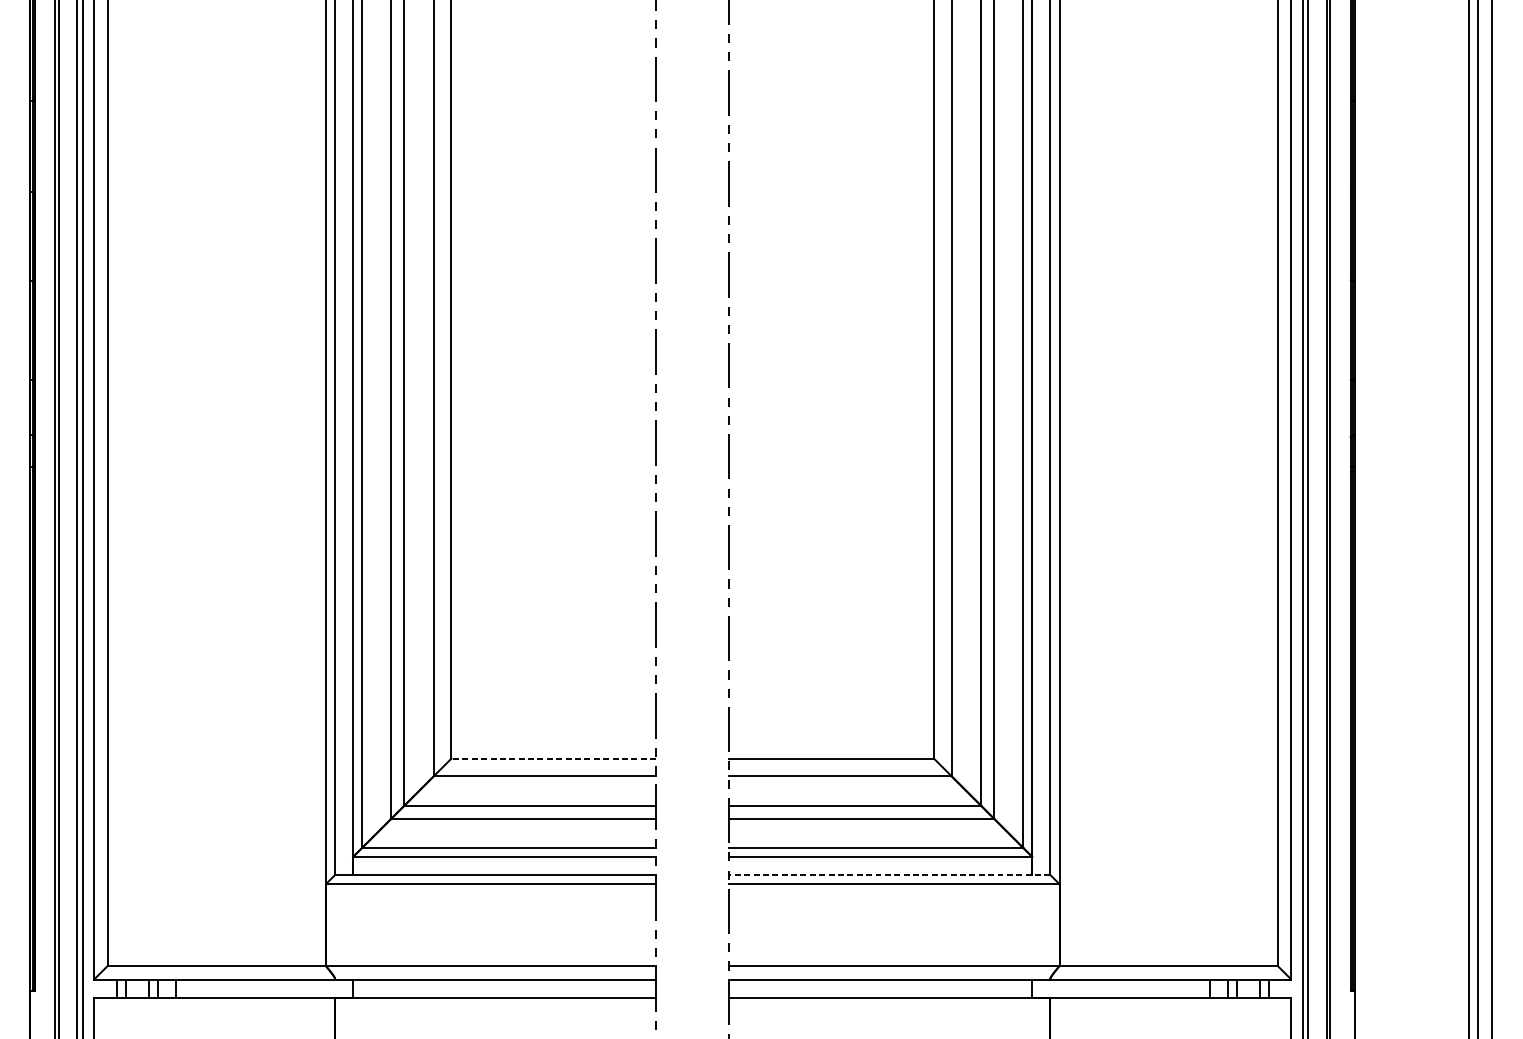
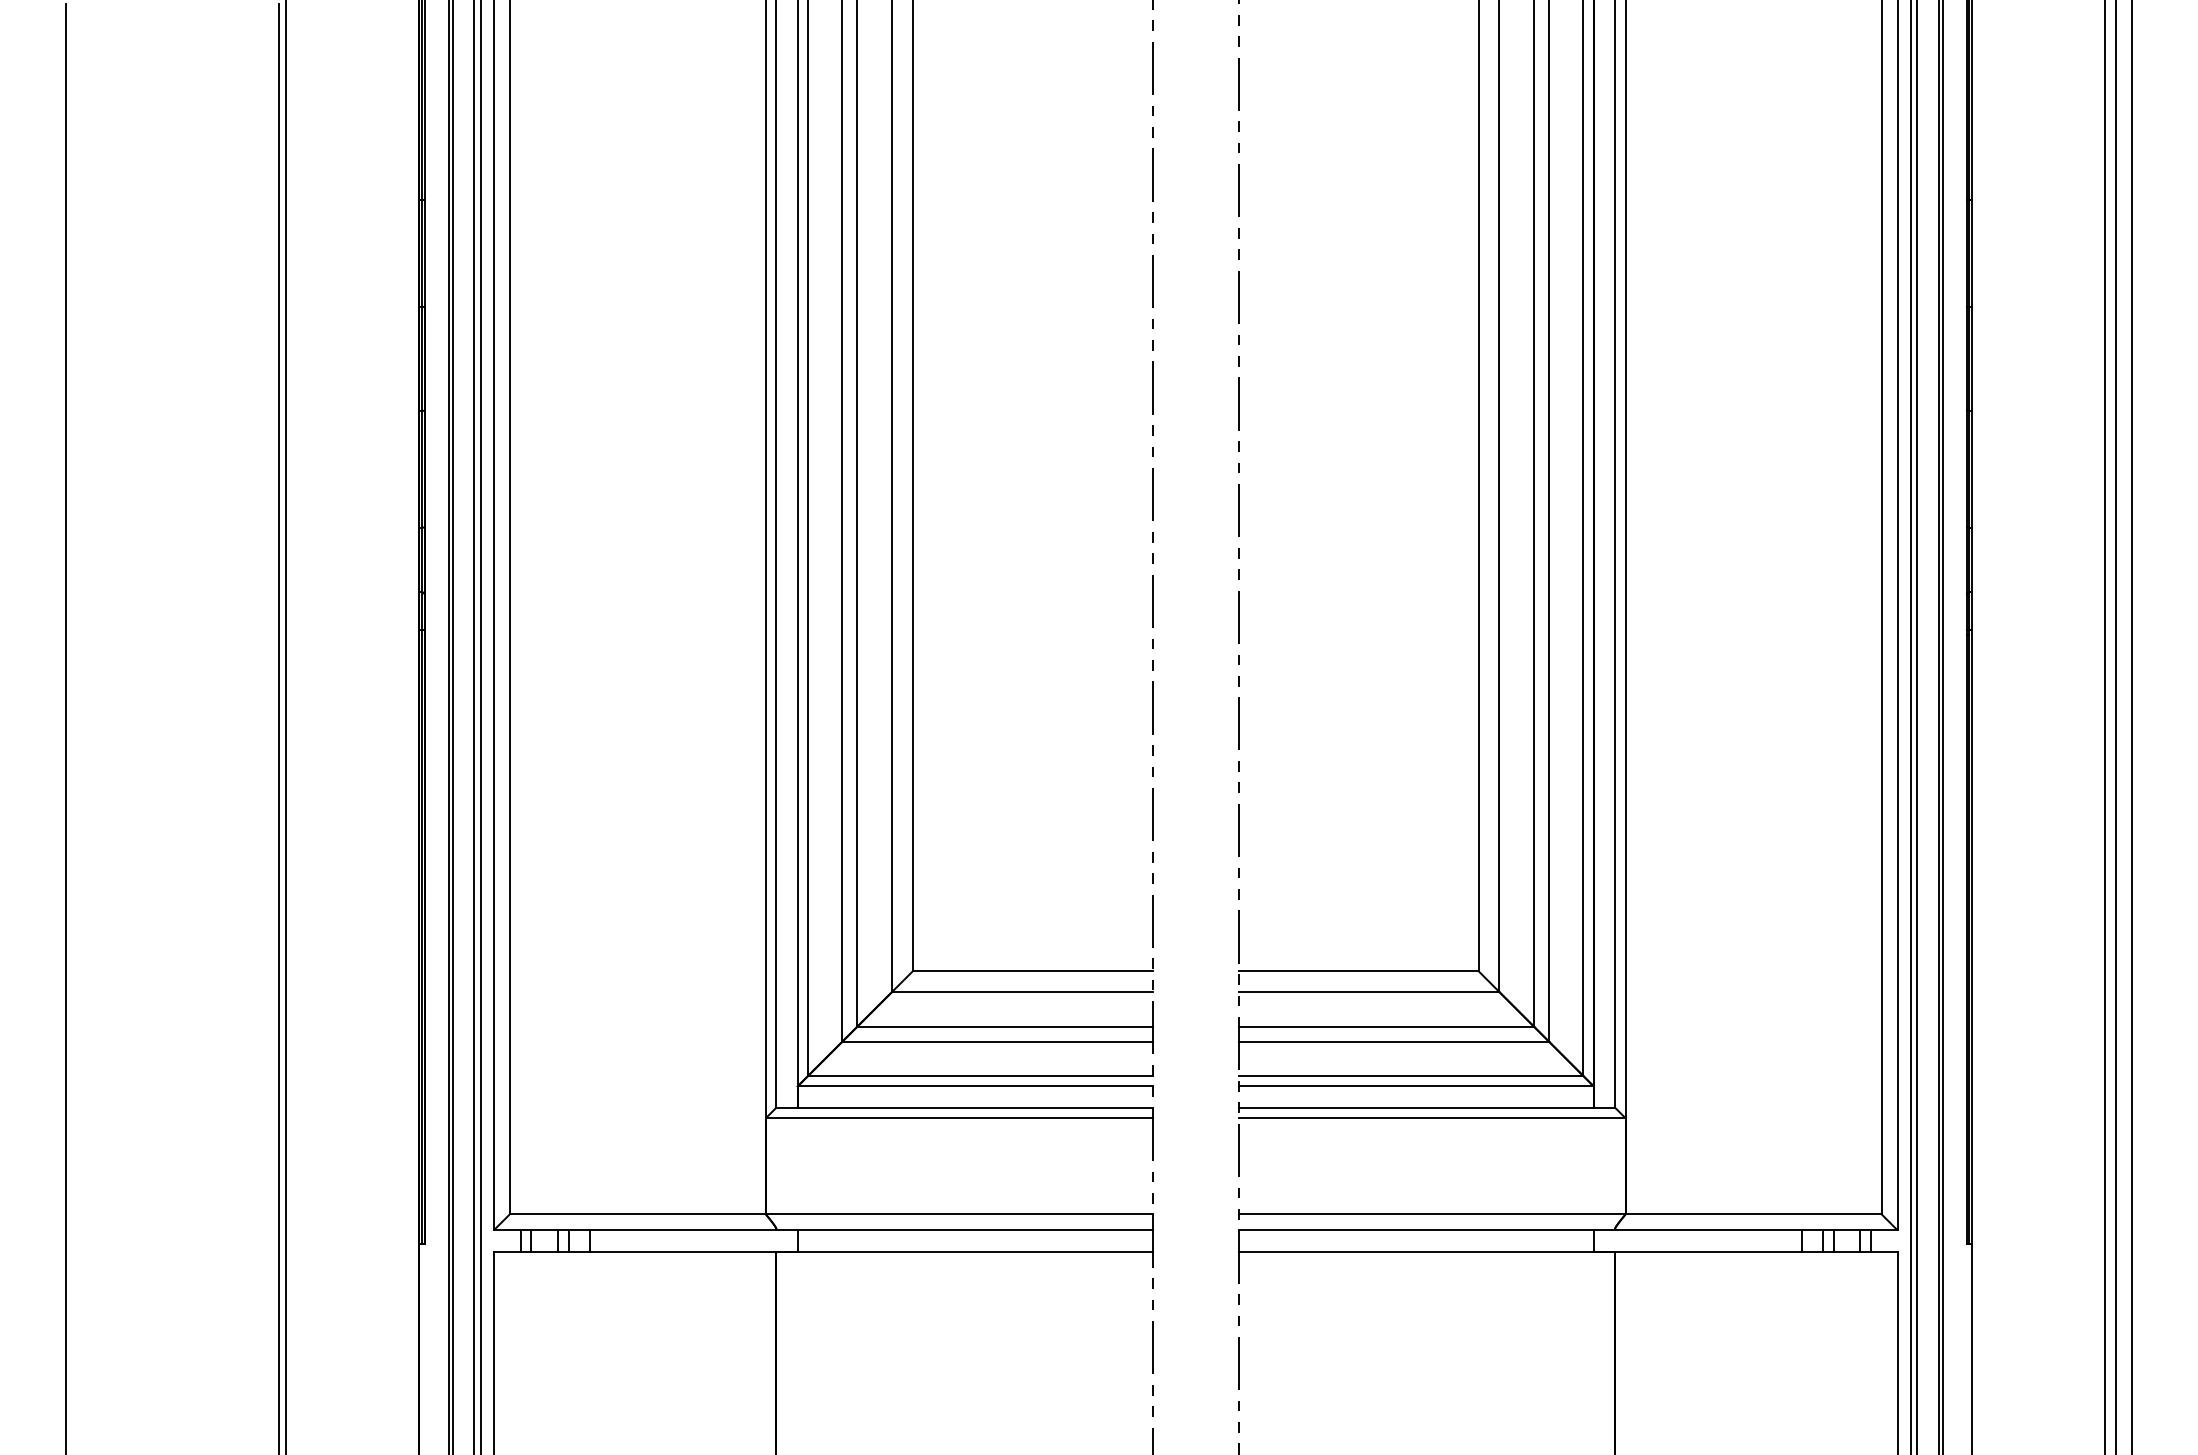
line: (553, 758) -> (1032, 971), dashed -> solid
line: (889, 874) -> (1426, 1107), dashed -> solid

